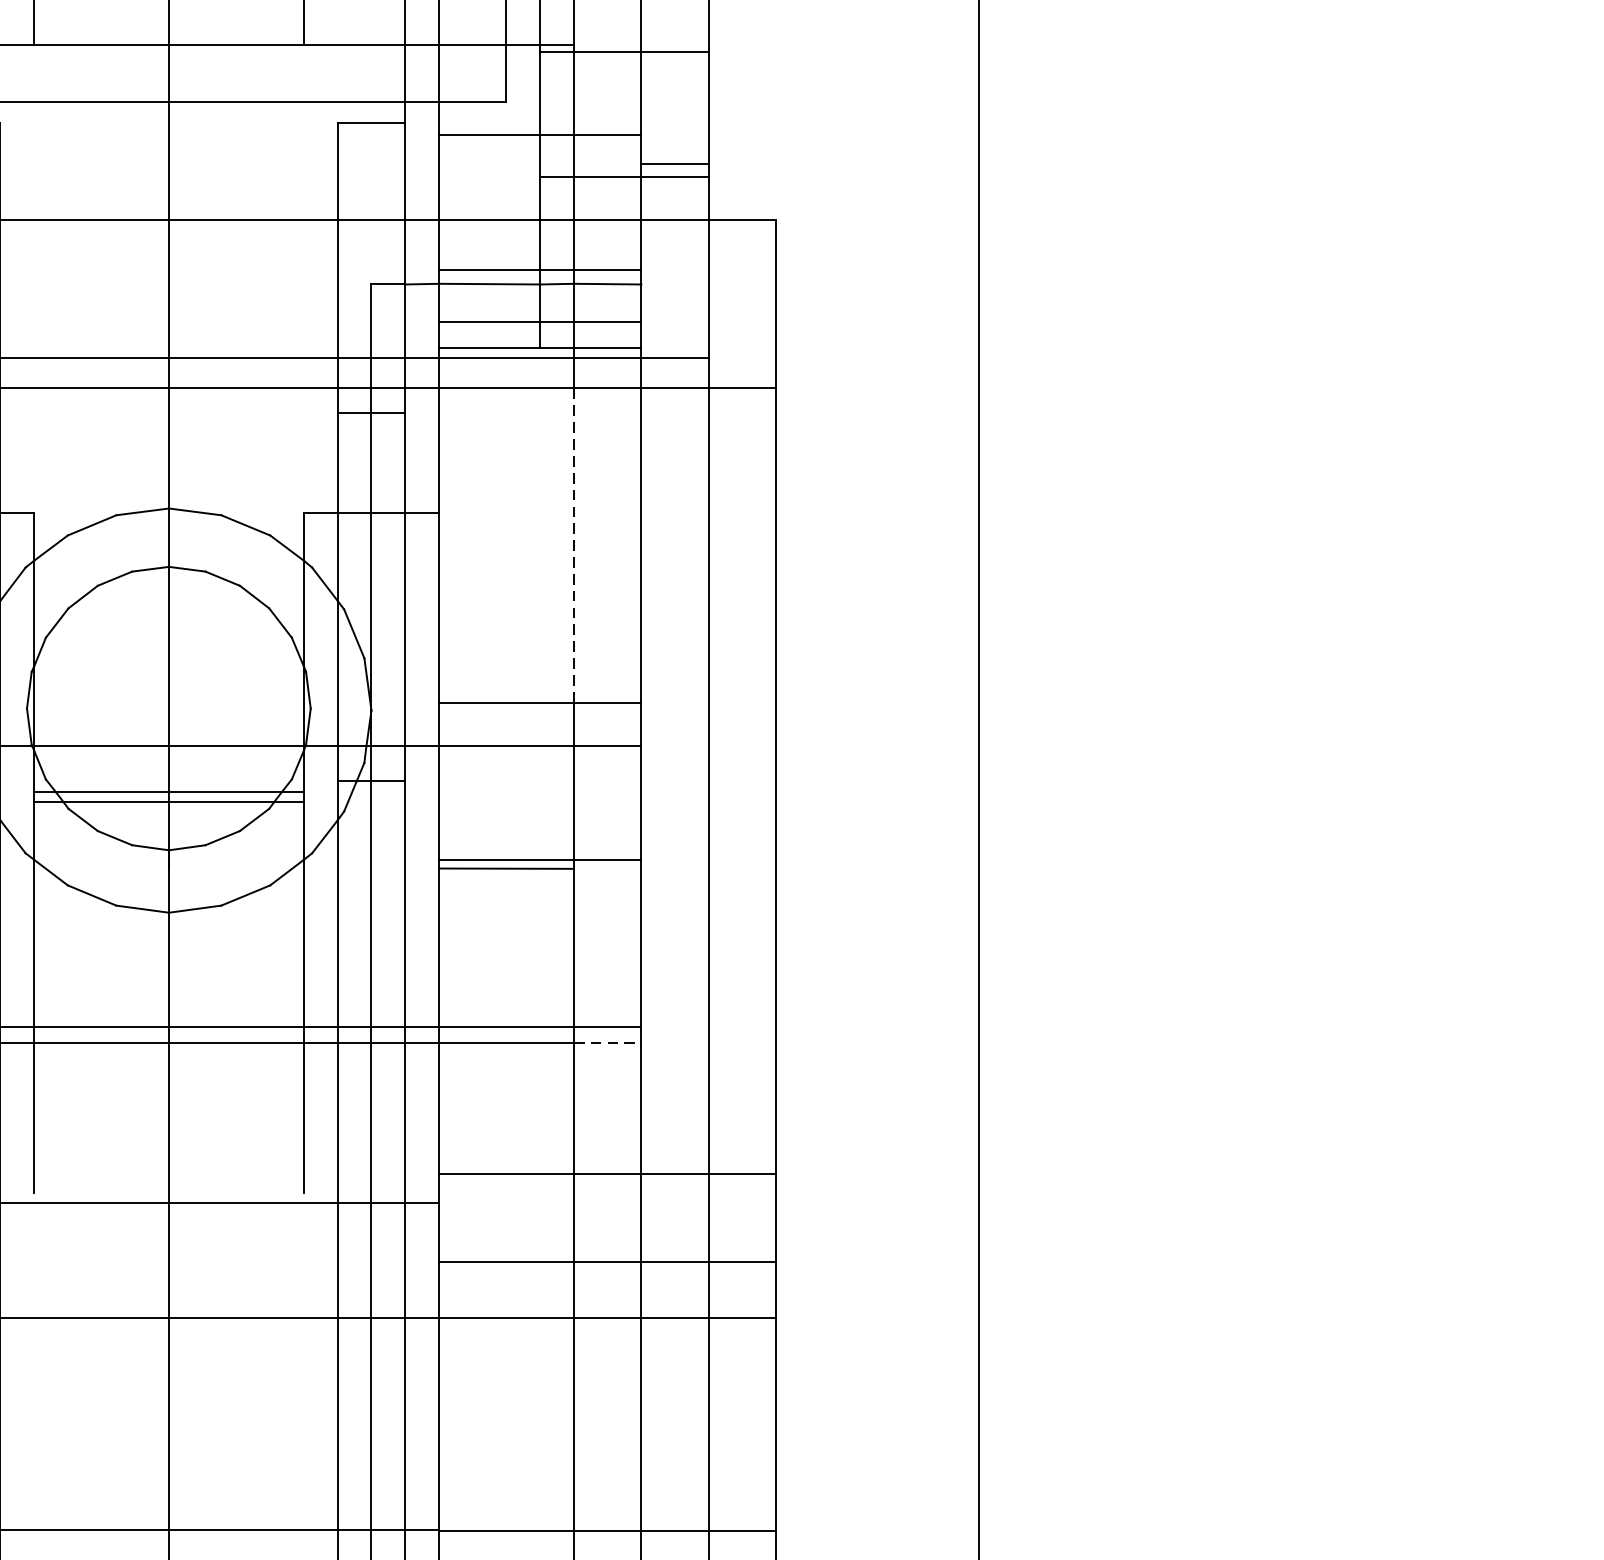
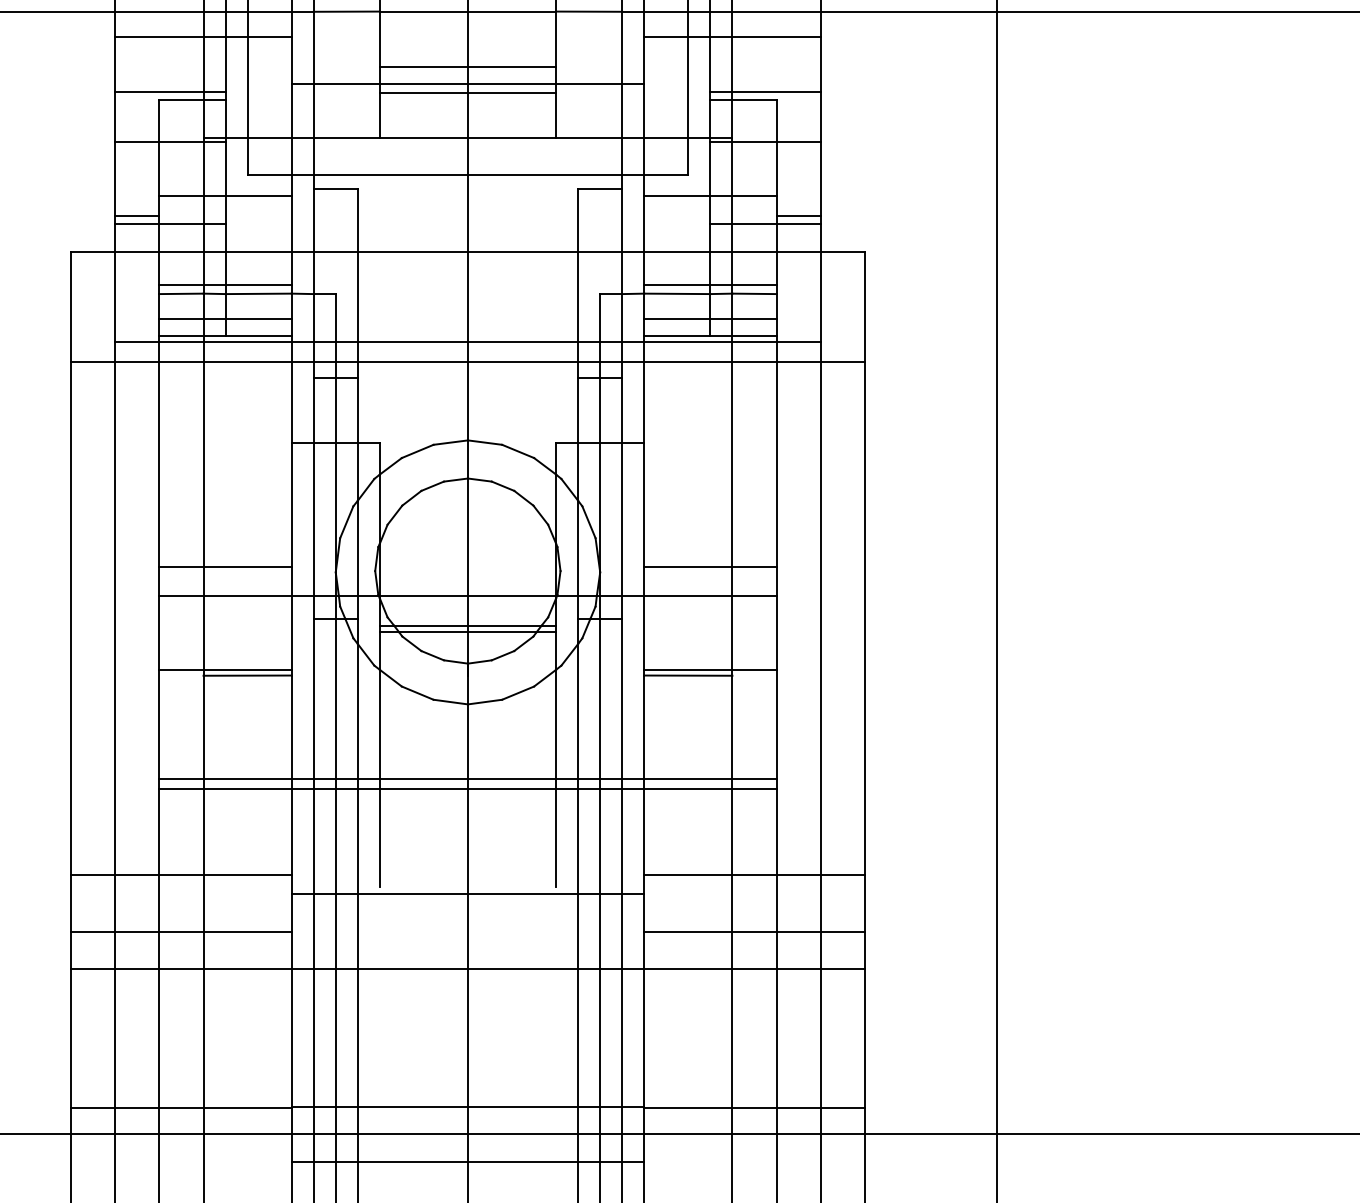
line: (574, 545) -> (732, 464), dashed -> solid
line: (607, 1043) -> (754, 789), dashed -> solid

